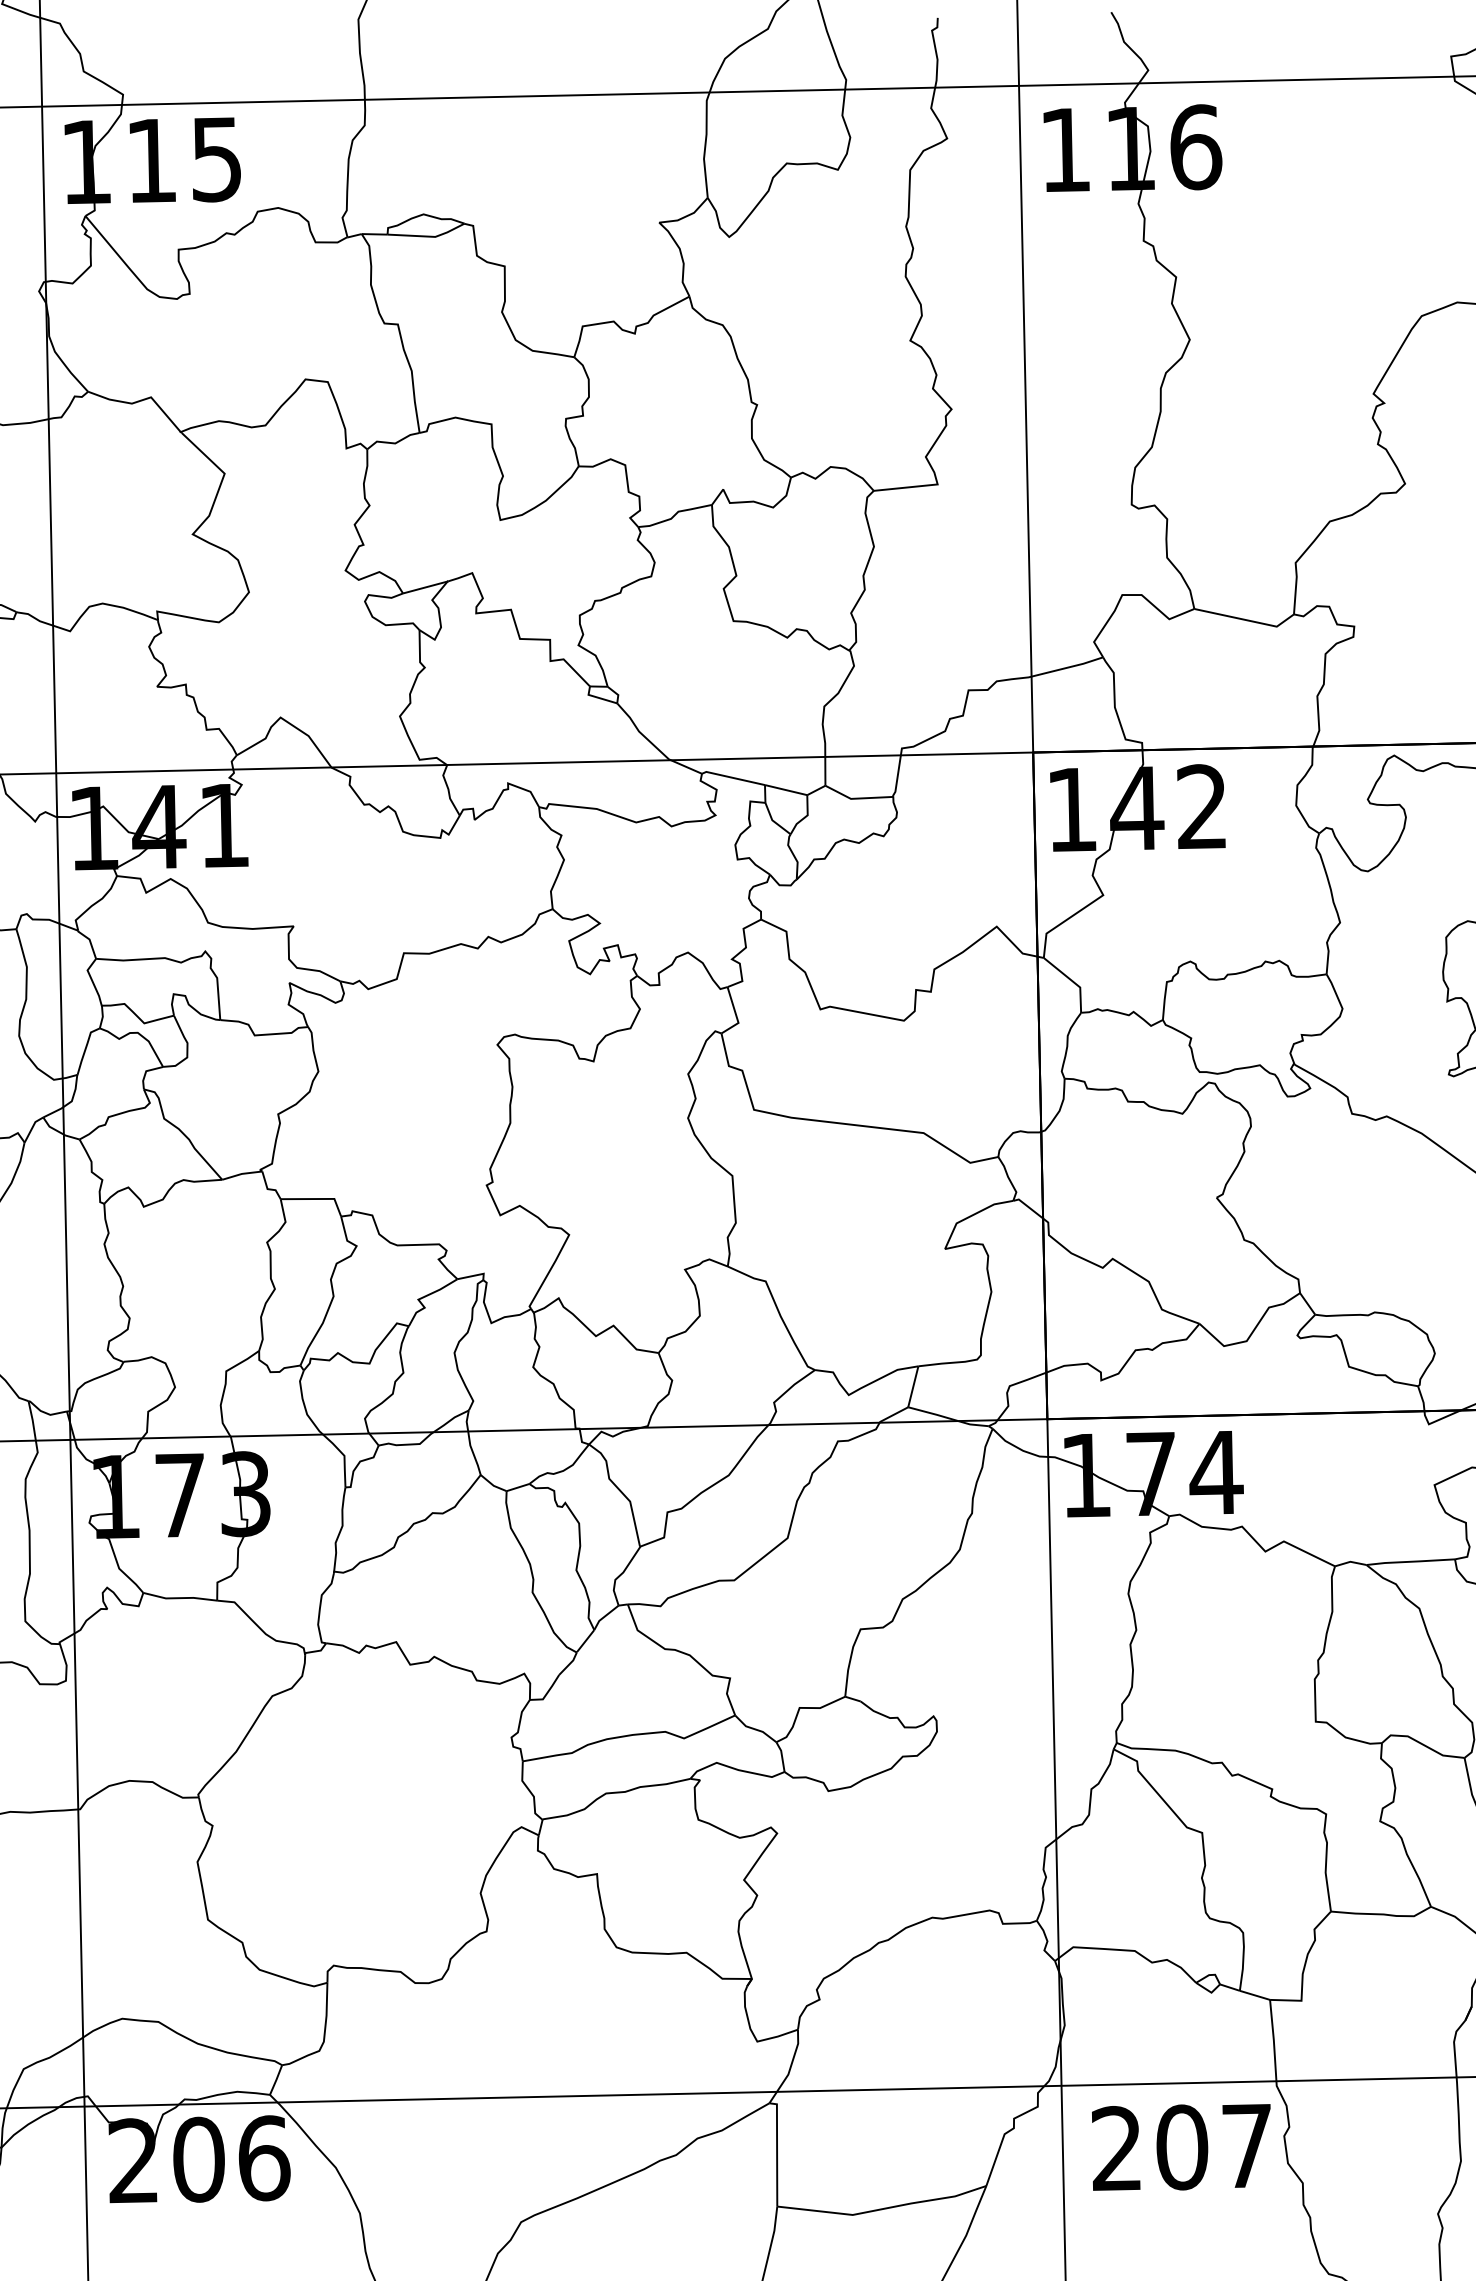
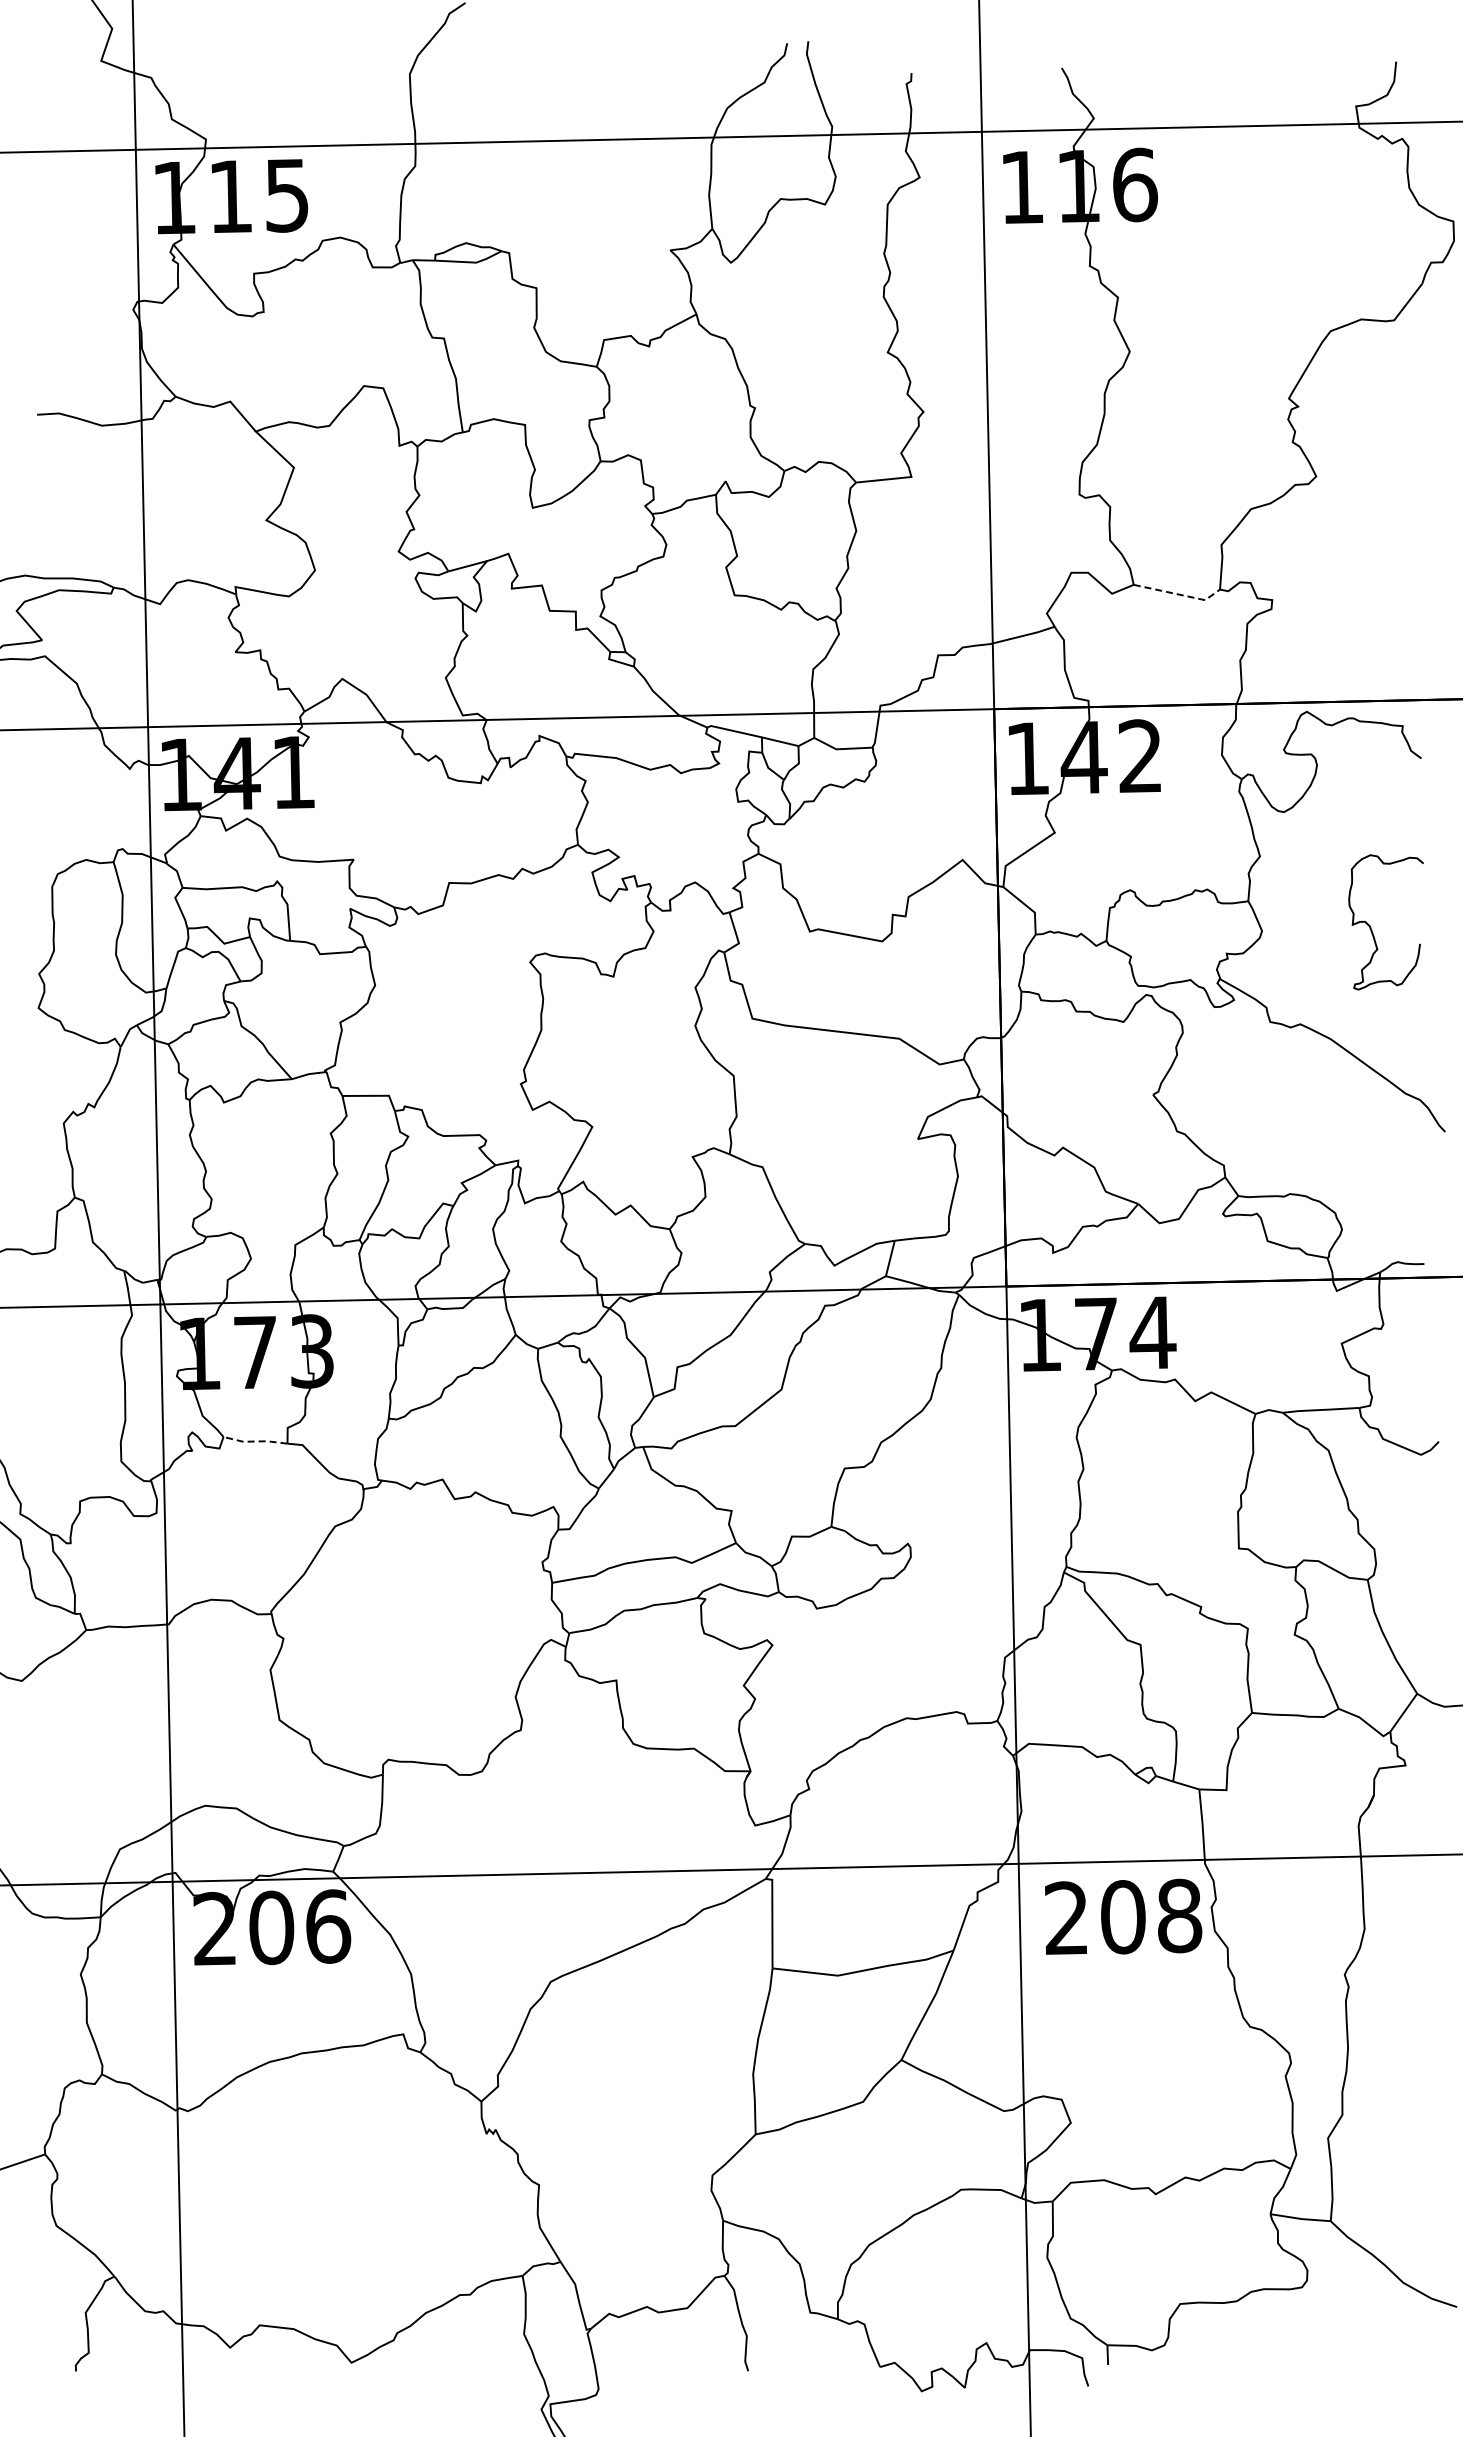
line: (1247, 620) -> (1179, 594), solid -> dashed
line: (180, 1598) -> (255, 1441), solid -> dashed
text: (1248, 2145) -> (1180, 1915), 207 -> 208

